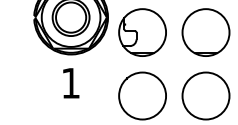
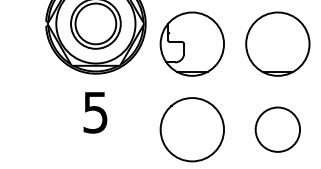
text: (70, 83) -> (95, 112), 1 -> 5
circle: (205, 95) -> (277, 129), size x0.7

